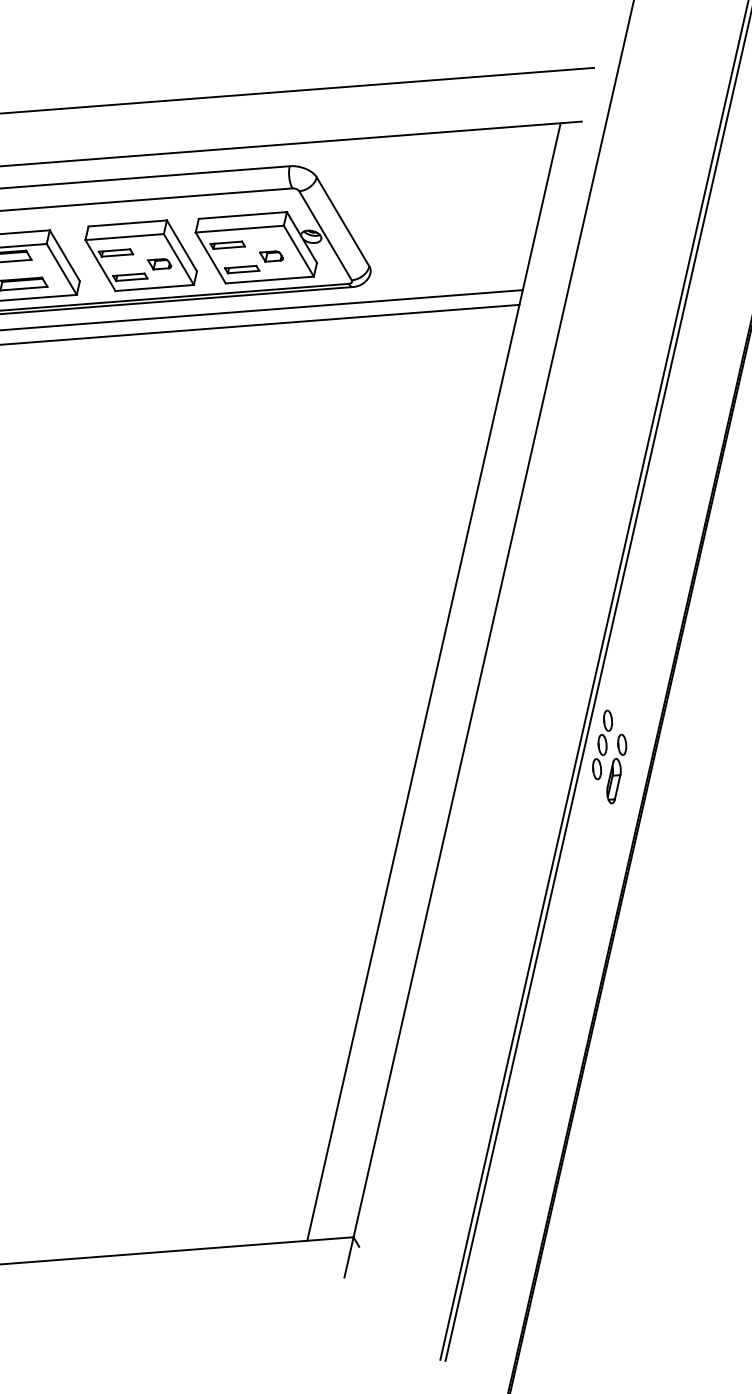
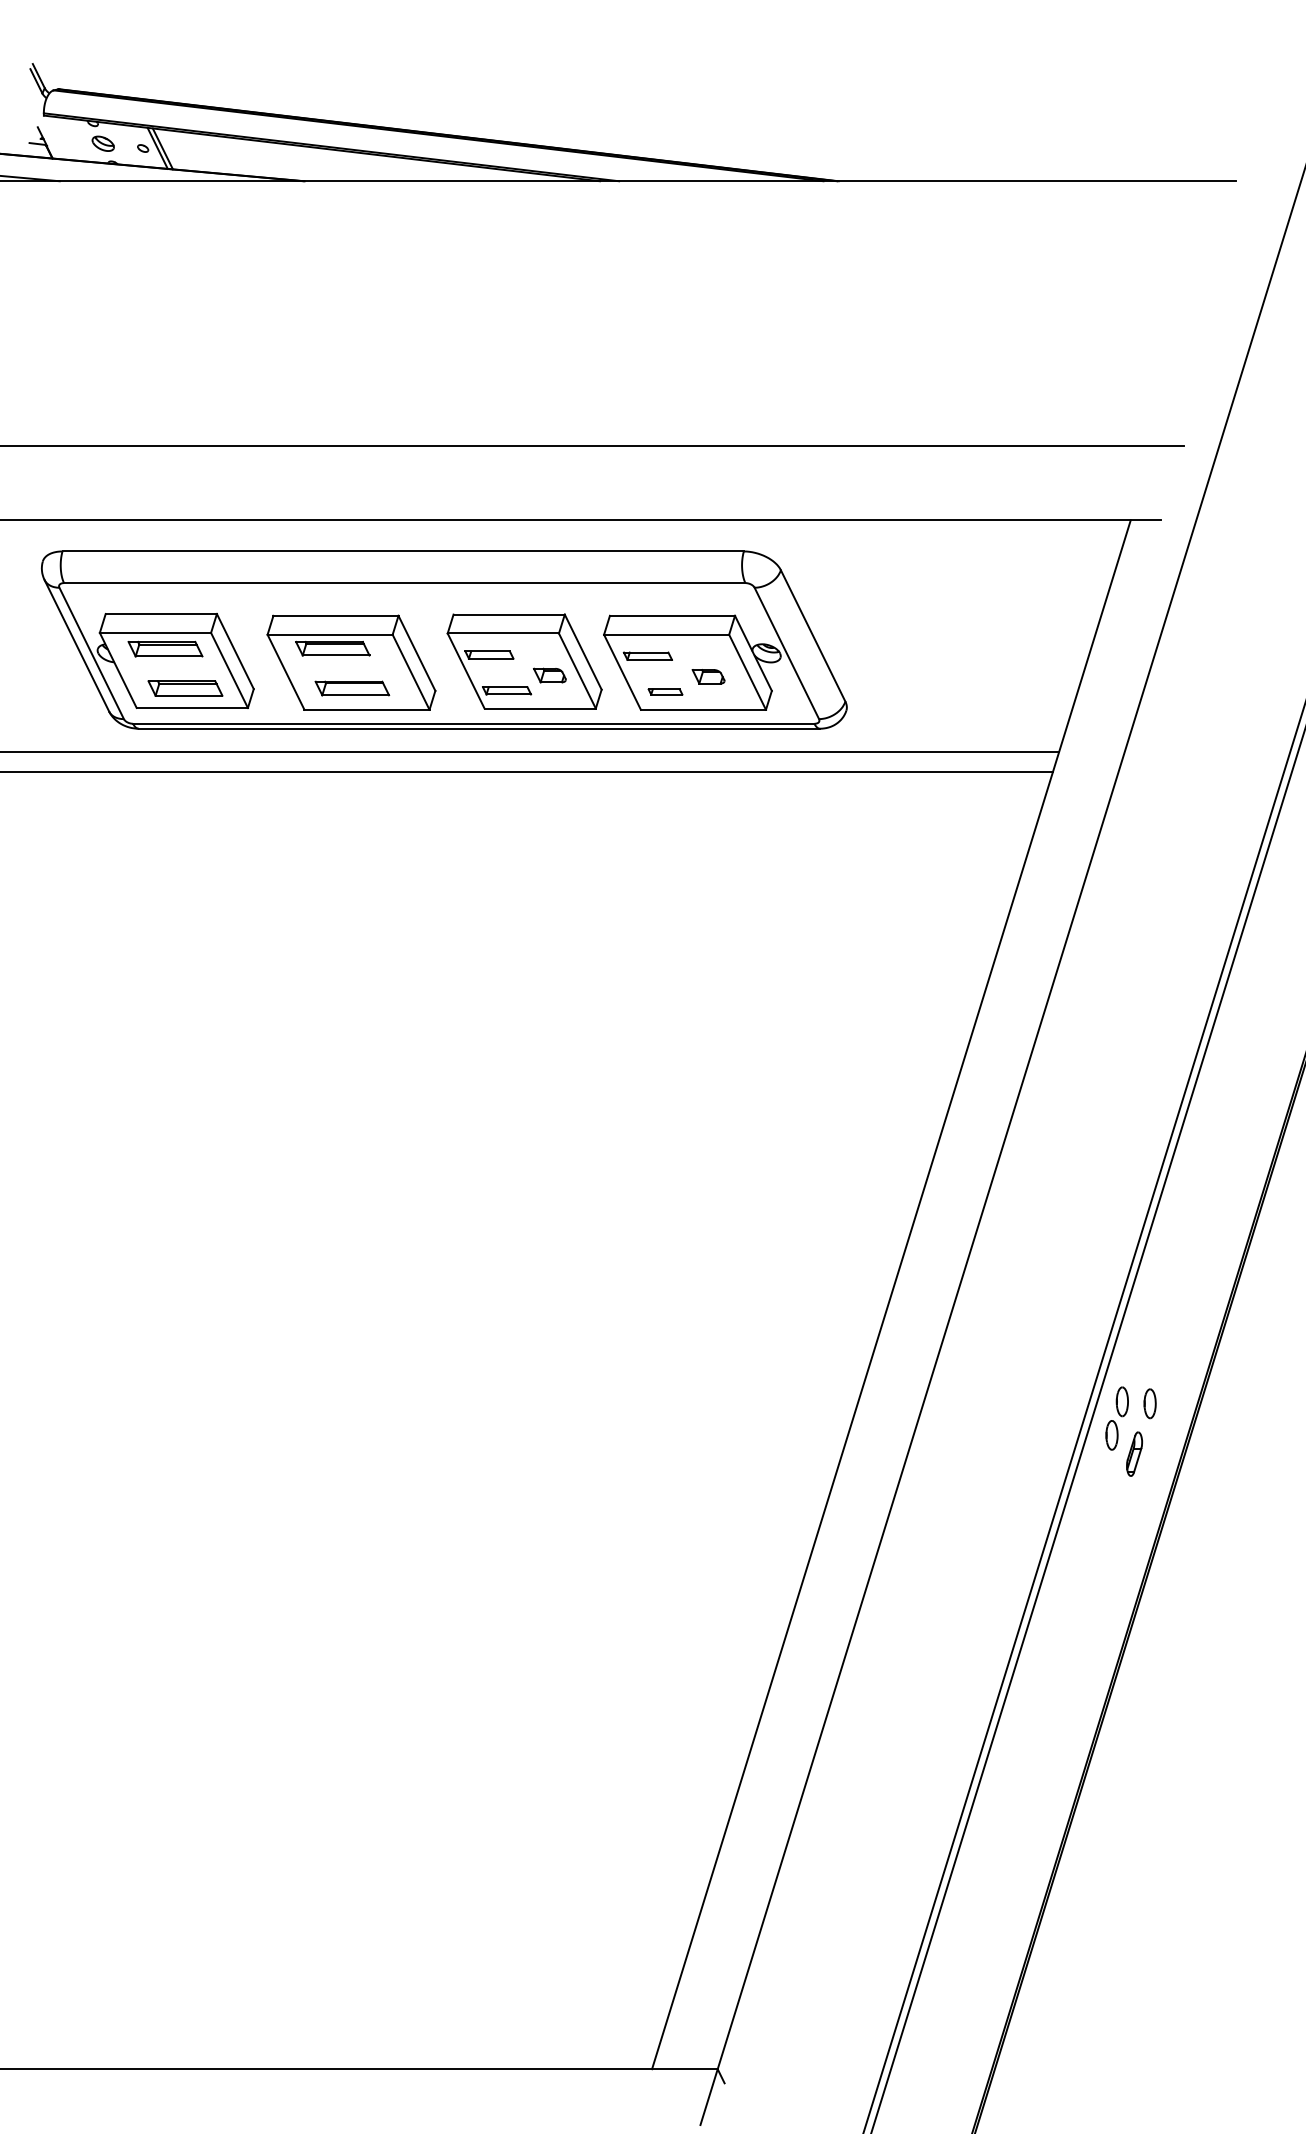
part: (242, 269) -> (665, 691), size x0.7
part: (607, 720) -> (1132, 1368), removed
part: (613, 781) -> (1134, 1454), size x0.7

